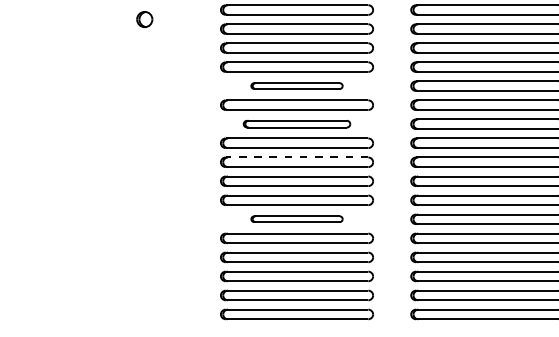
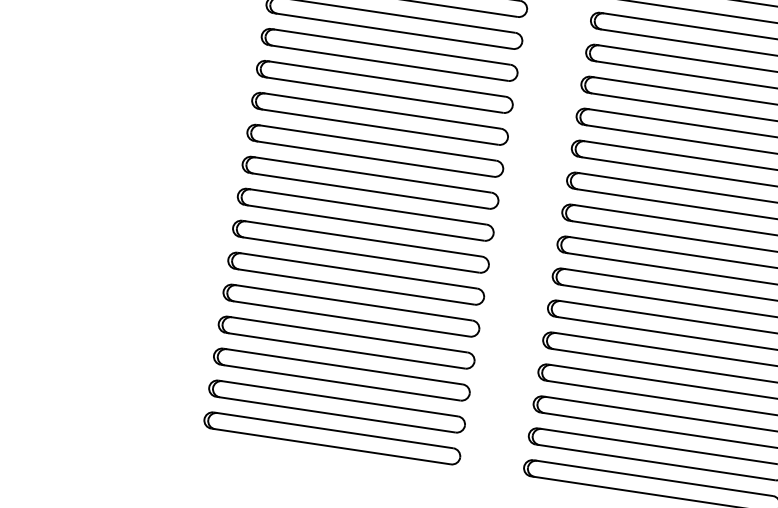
part: (296, 85) -> (388, 53), size x1.67
part: (296, 123) -> (379, 117), size x1.43
line: (296, 157) -> (370, 174), dashed -> solid
part: (296, 218) -> (355, 277), size x1.67

